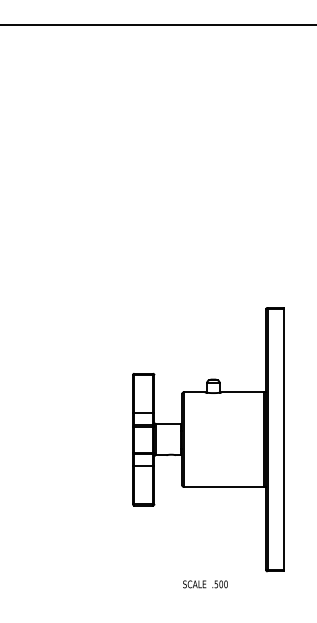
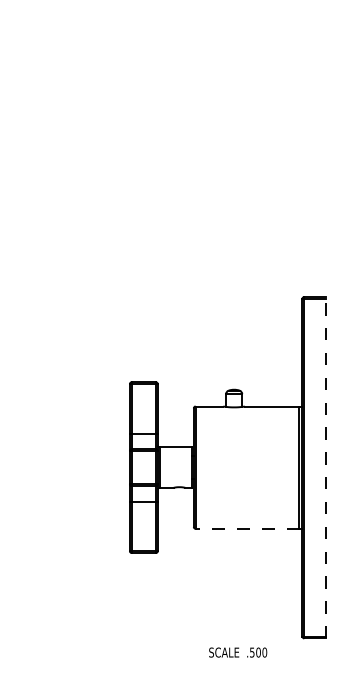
line: (284, 439) -> (326, 467), solid -> dashed
line: (223, 486) -> (247, 528), solid -> dashed
text: (205, 584) -> (238, 652), moved

